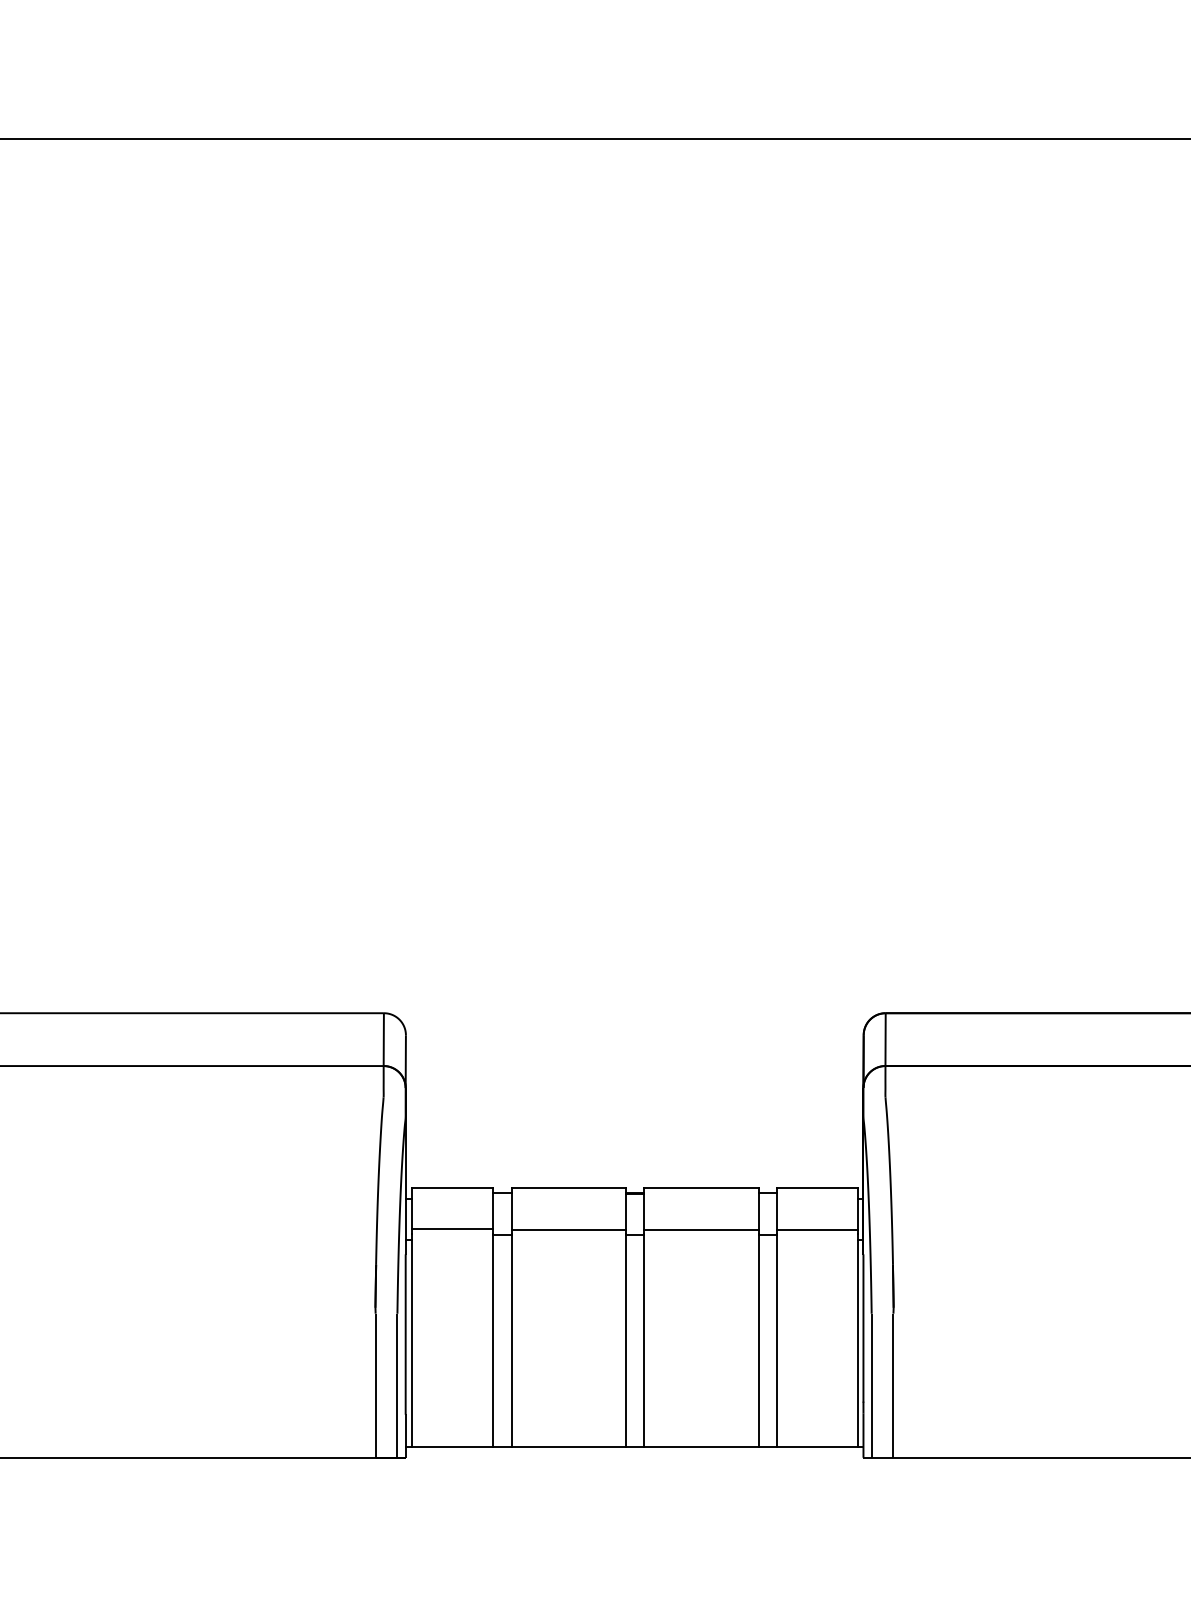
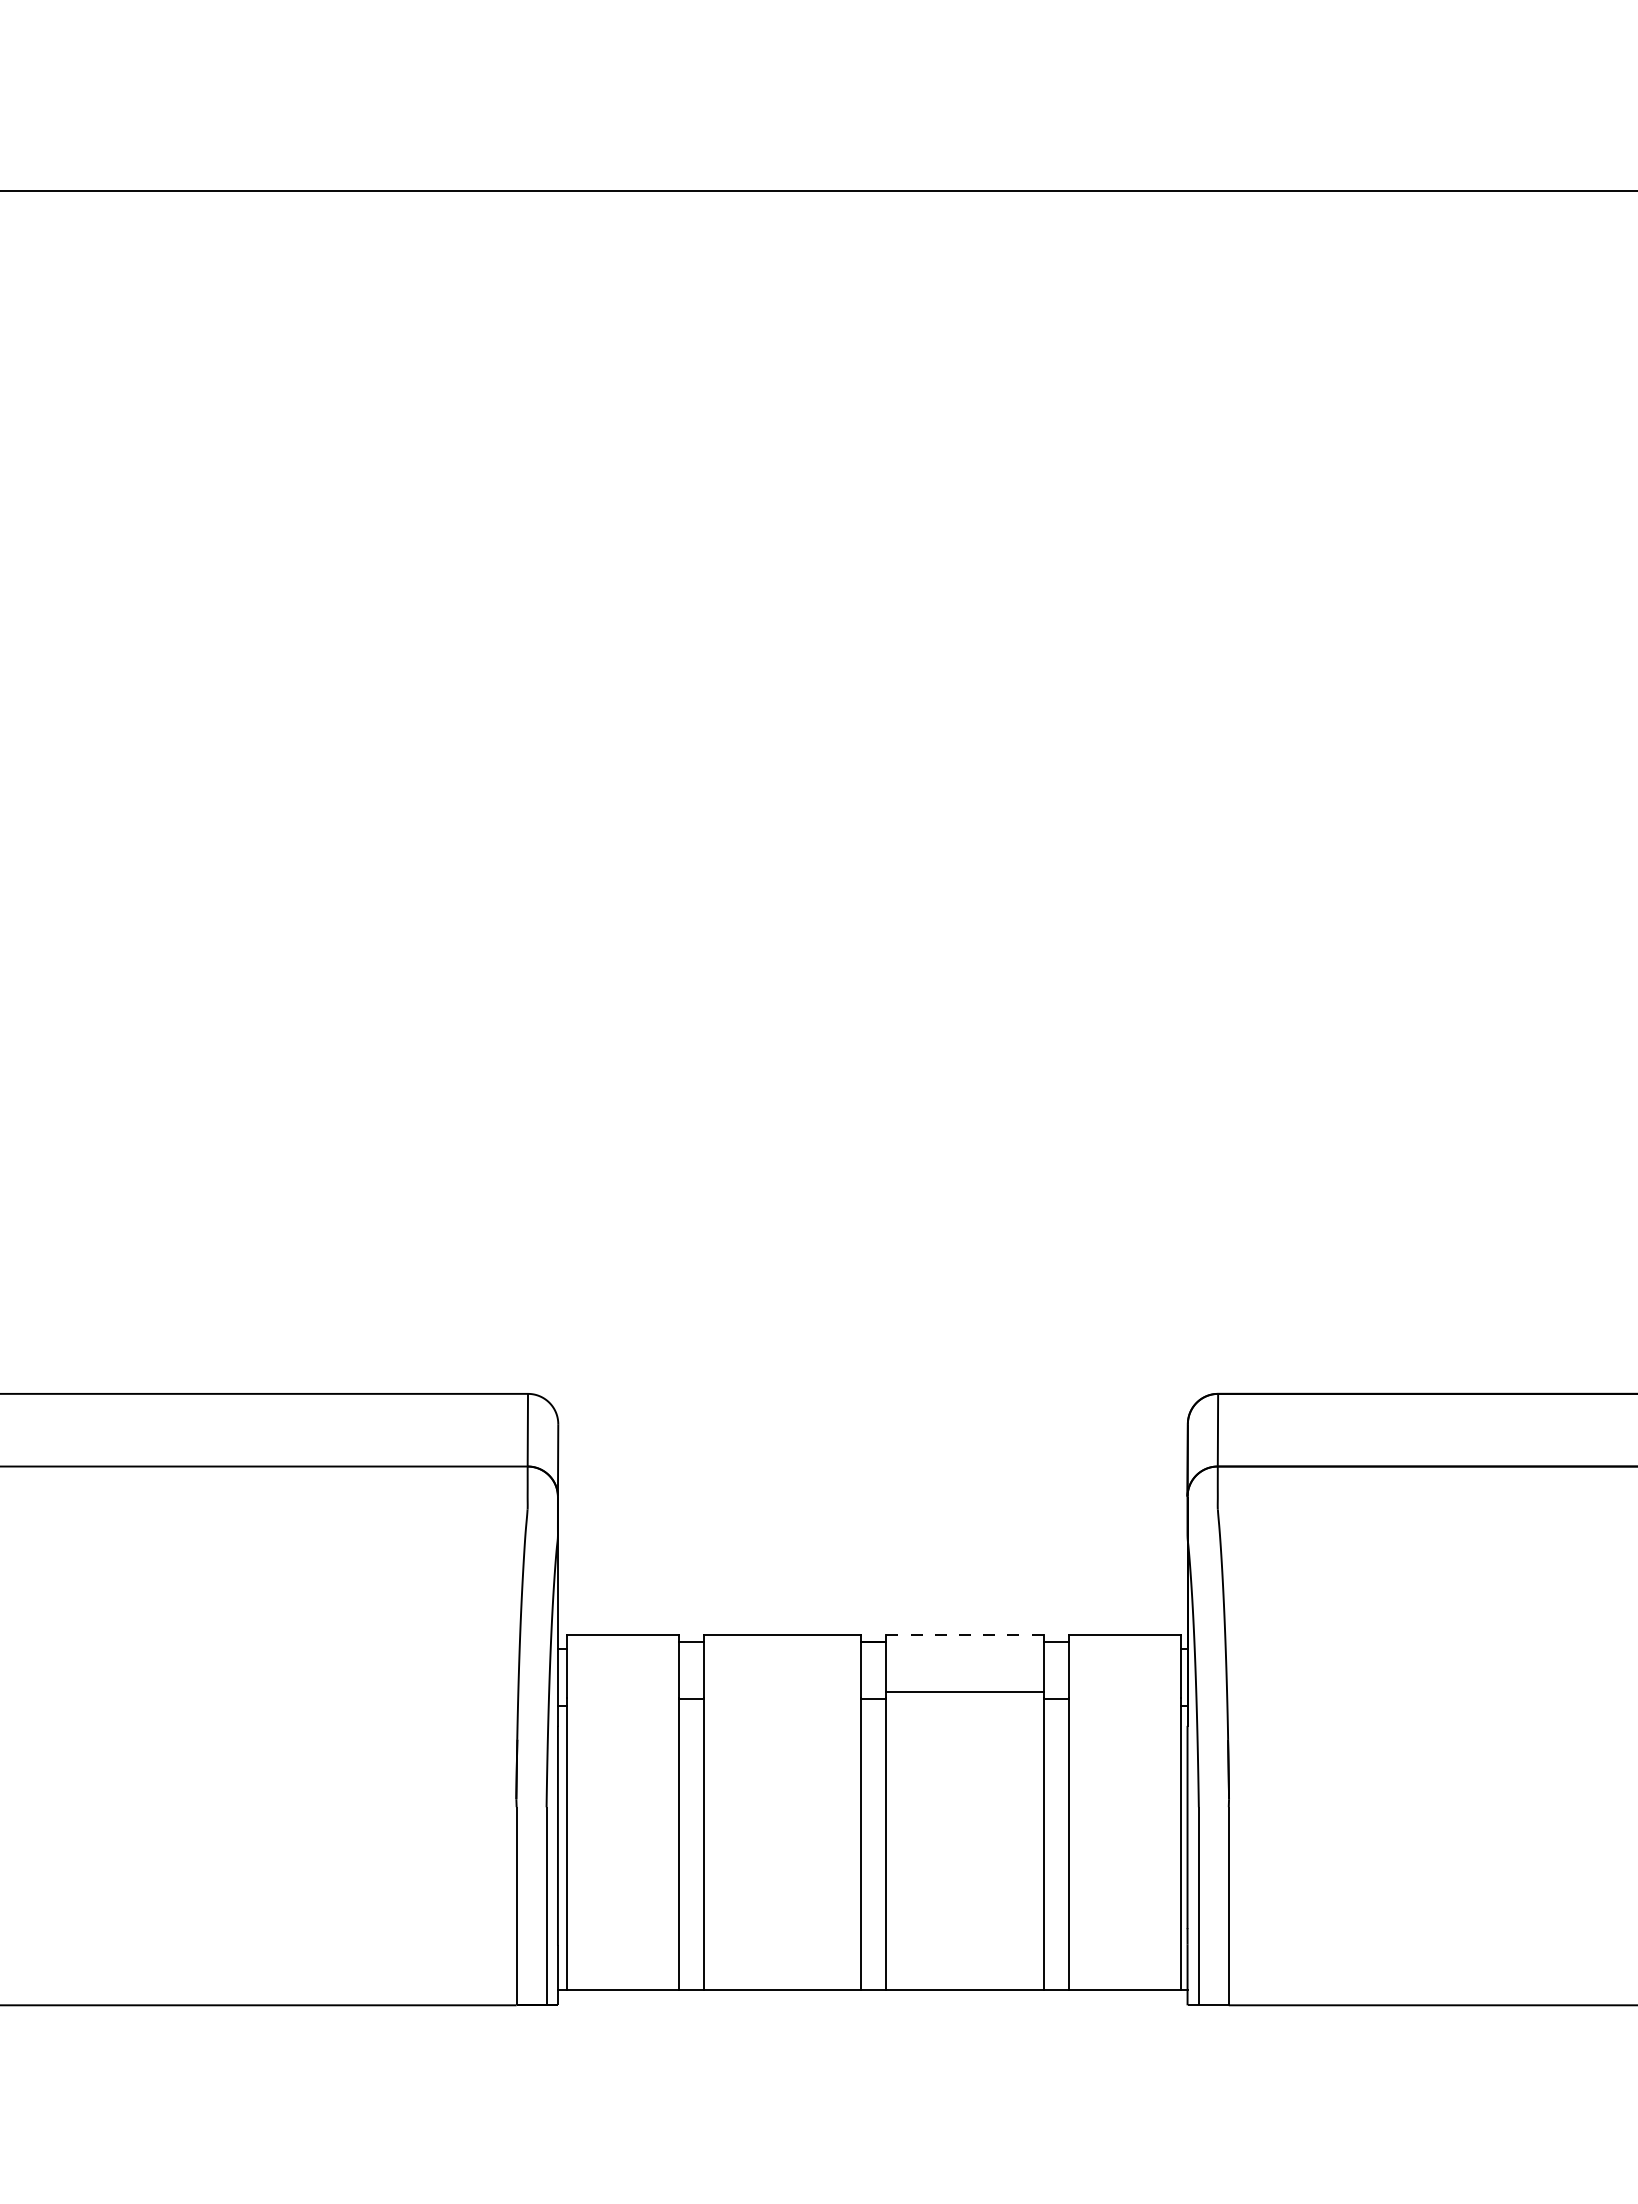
line: (702, 1188) -> (965, 1634), solid -> dashed
line: (452, 1229) -> (622, 1691), removed
line: (568, 1229) -> (782, 1691), removed
line: (817, 1229) -> (1124, 1691), removed

